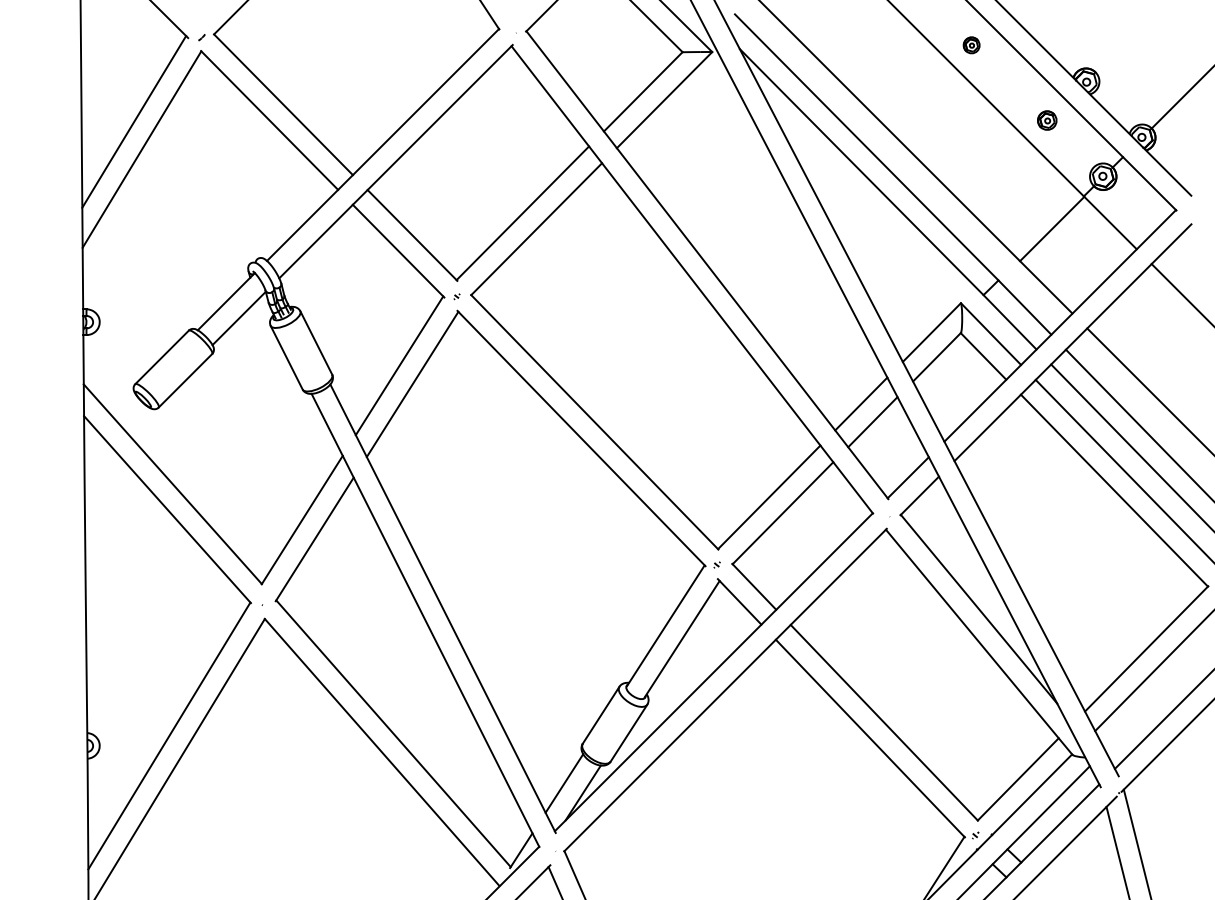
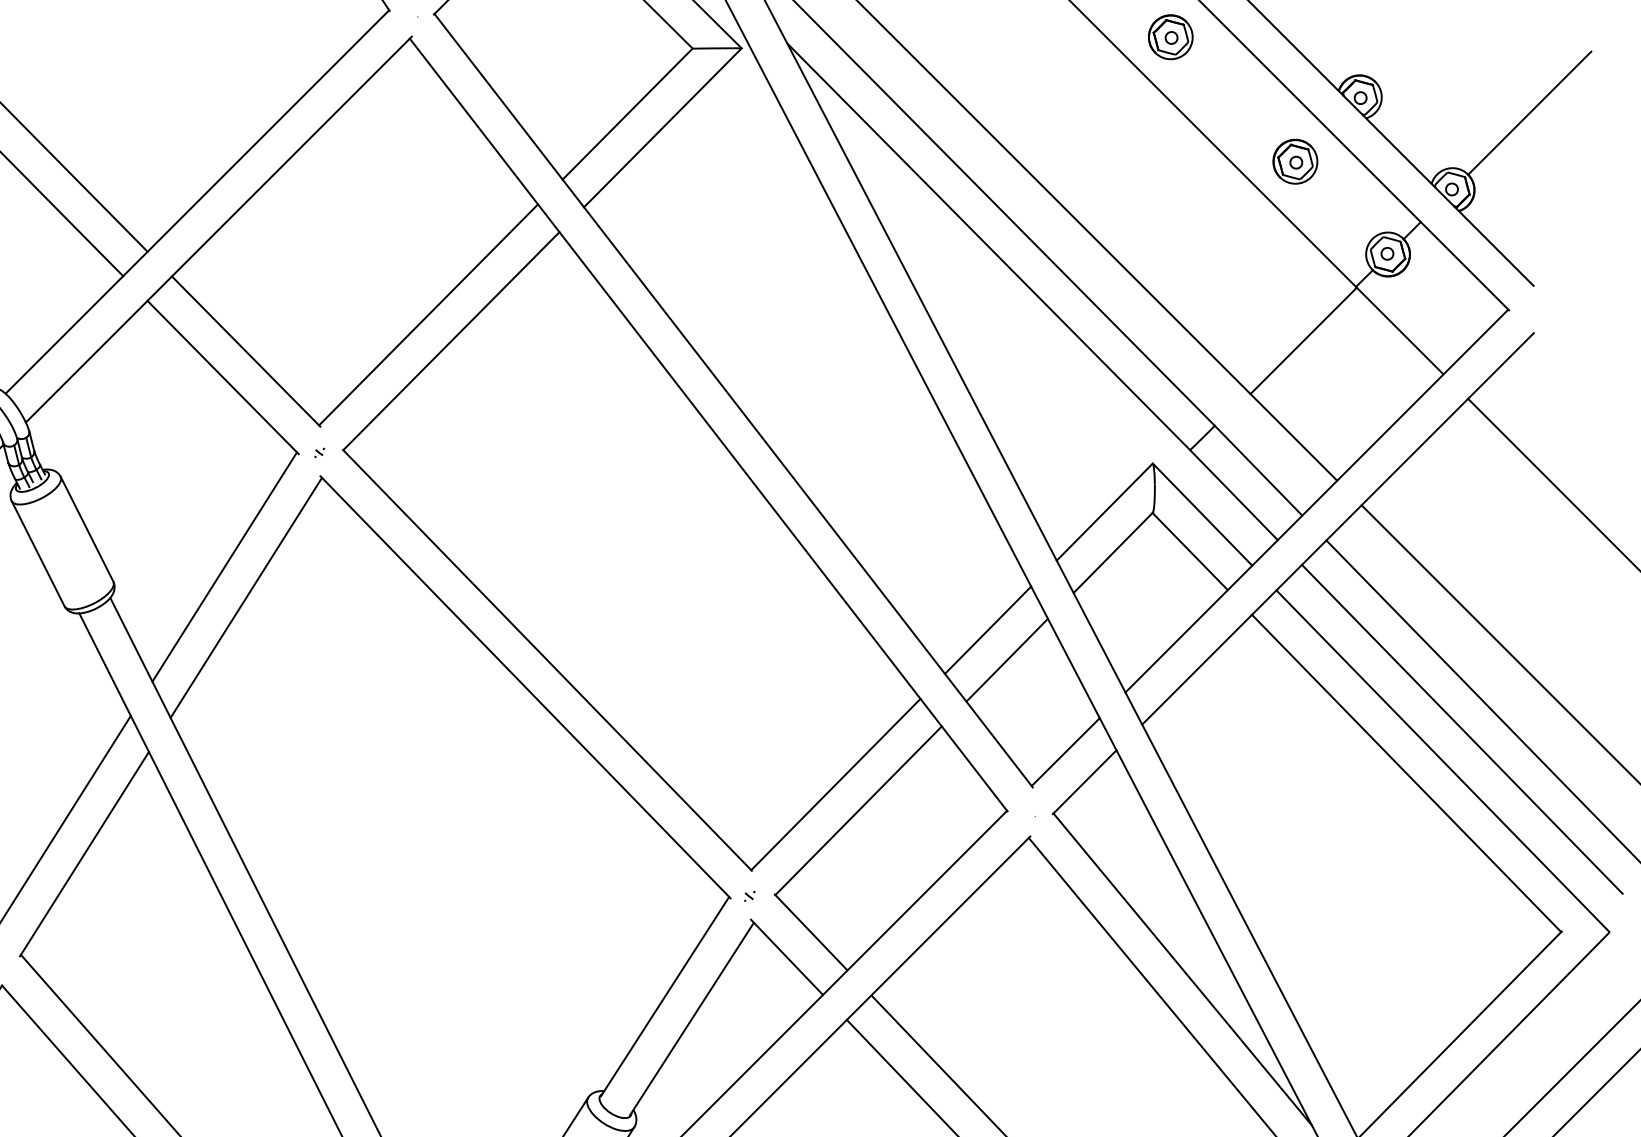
part: (971, 45) -> (1170, 37), size x1.67
part: (1047, 120) -> (1295, 161), size x1.43

